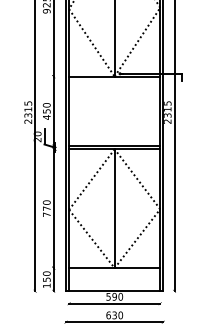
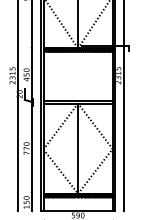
hatch: (114, 78) -> (77, 49), added
hatch: (114, 270) -> (77, 195), added

